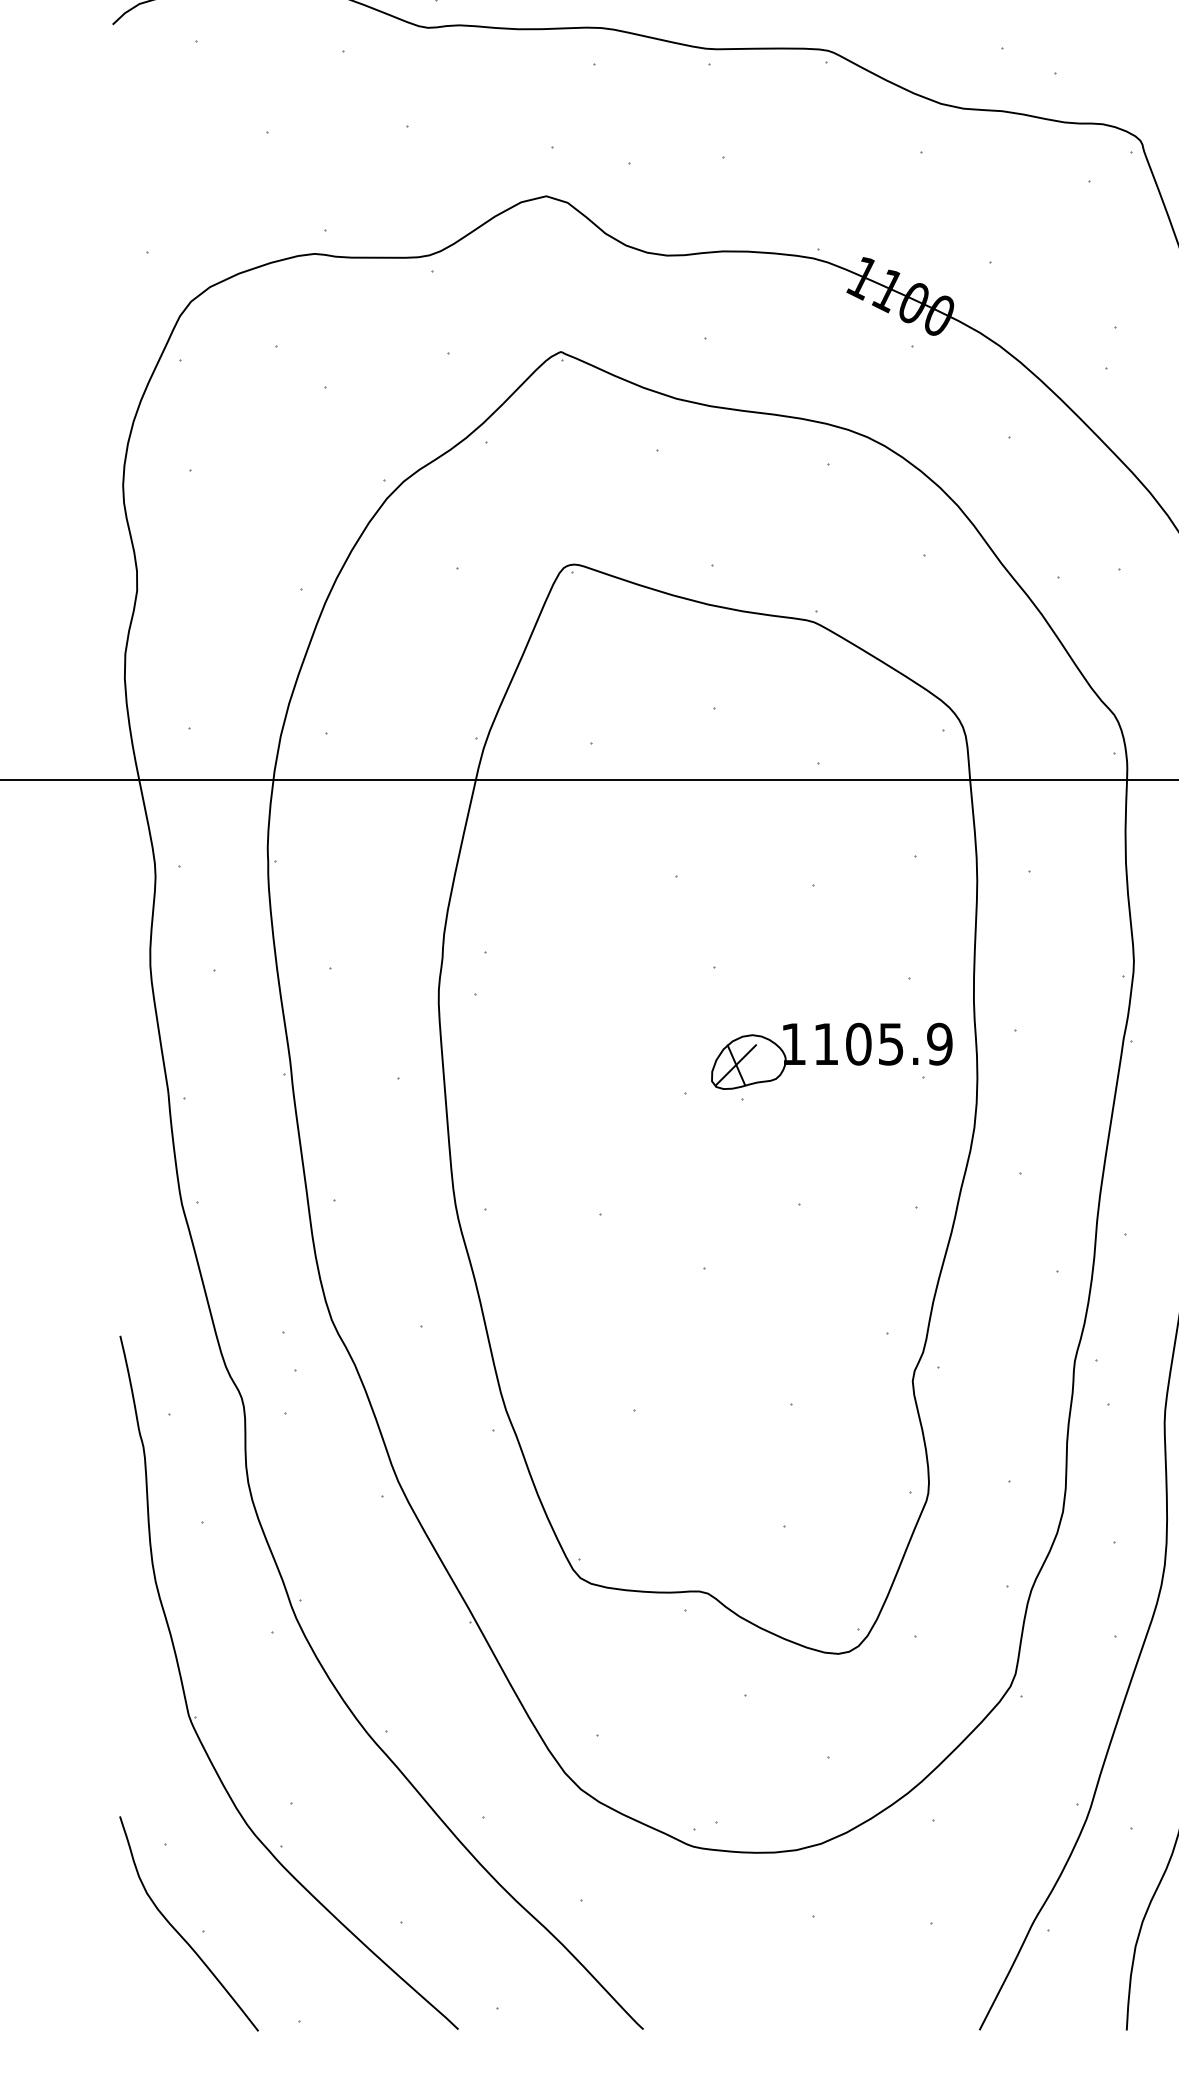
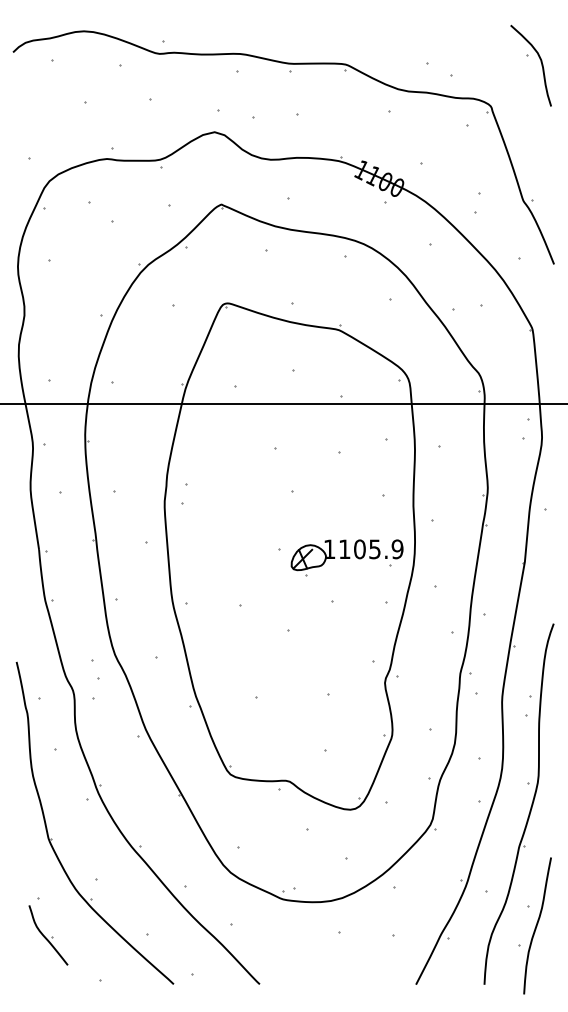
part: (829, 1061) -> (346, 557), moved
part: (188, 1924) -> (48, 935), size x0.6

